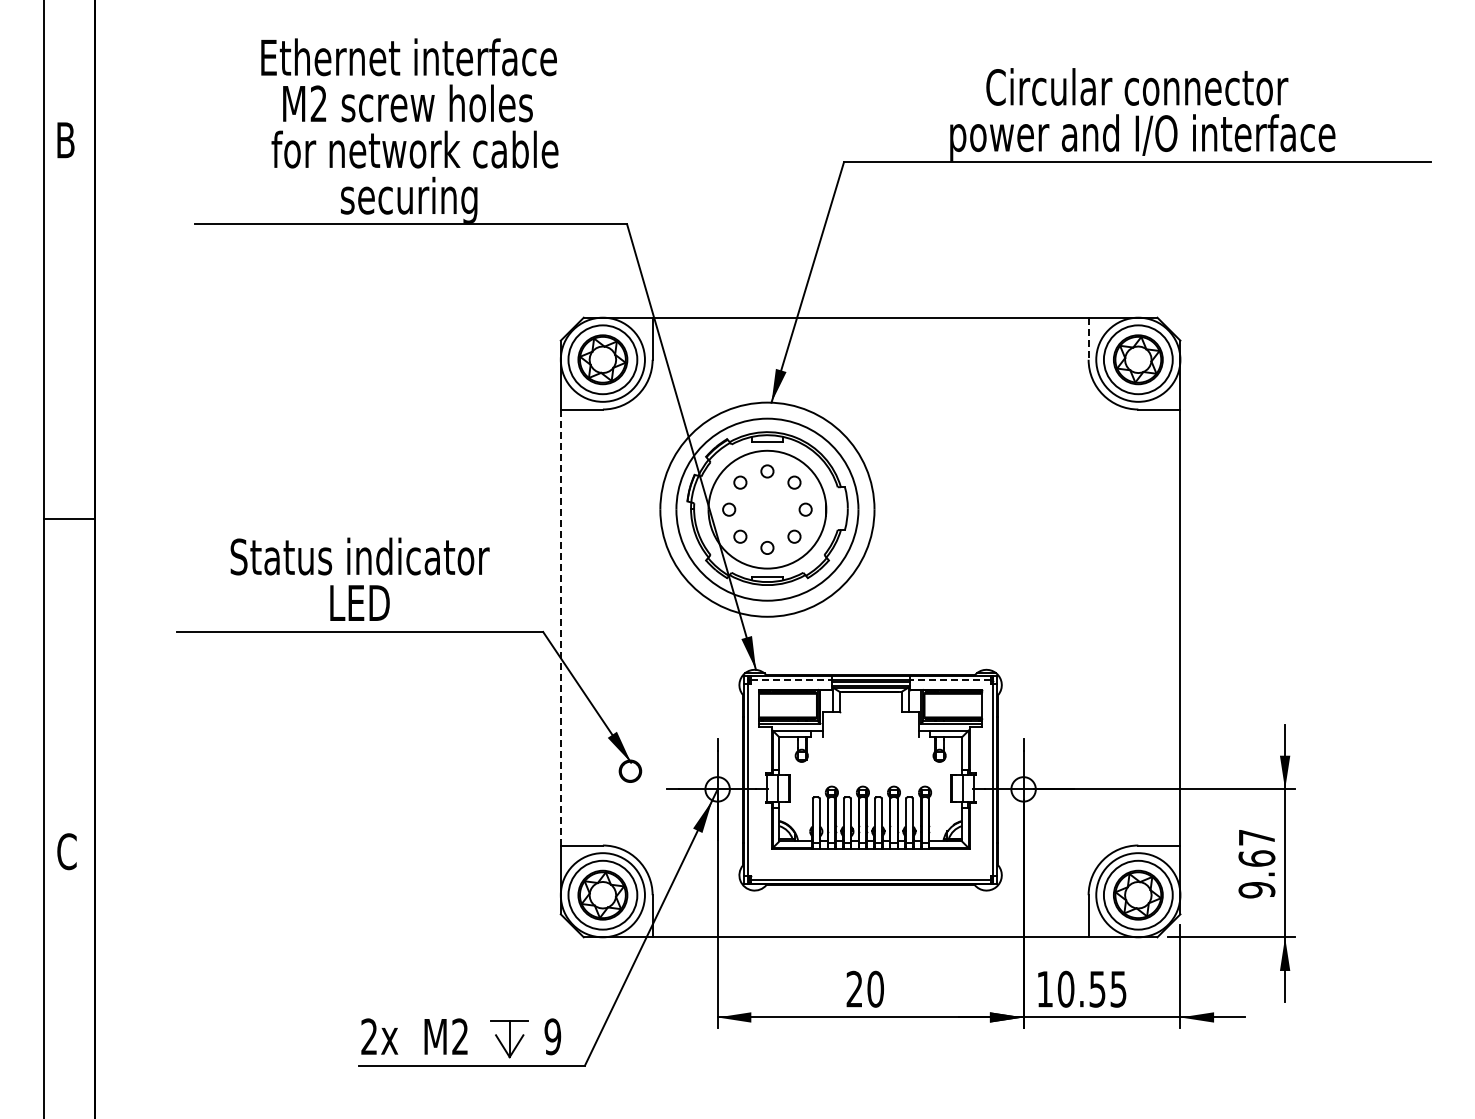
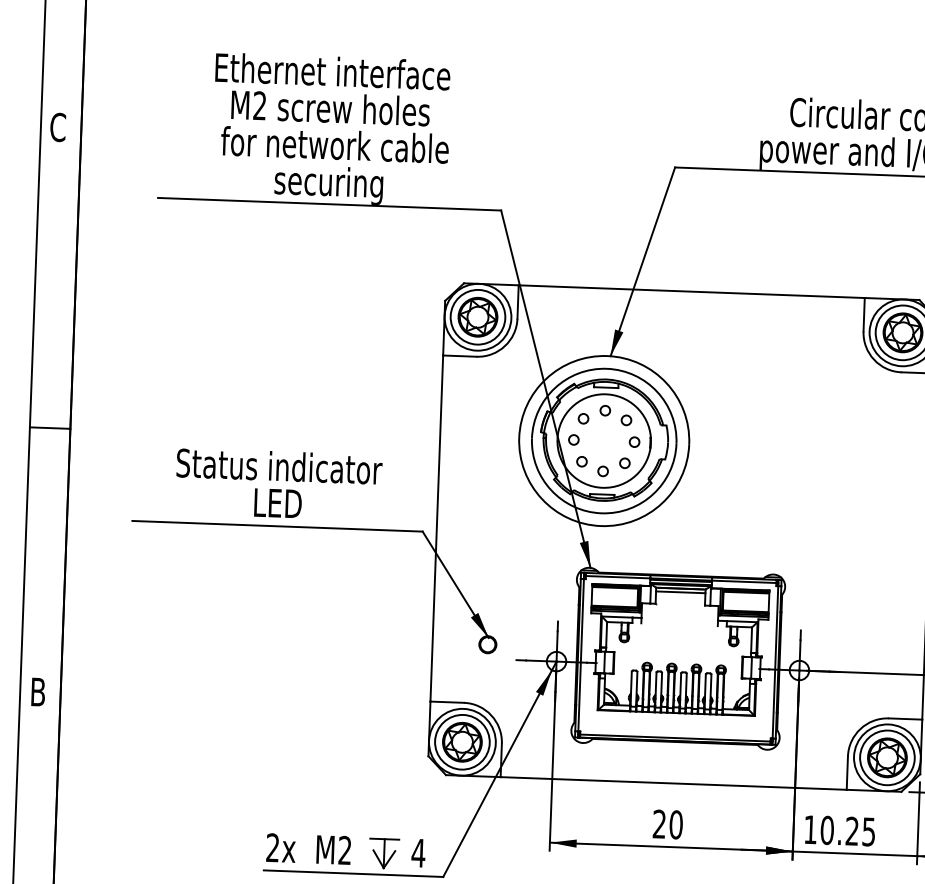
text: (65, 139) -> (57, 126), B -> C
line: (1088, 339) -> (864, 315), dashed -> solid
line: (560, 627) -> (436, 528), dashed -> solid
line: (791, 680) -> (618, 577), dashed -> solid
line: (950, 680) -> (744, 581), dashed -> solid
line: (870, 696) -> (680, 592), added
text: (66, 851) -> (37, 691), C -> B
text: (1097, 988) -> (852, 830), 10.55 -> 10.25
text: (552, 1036) -> (418, 852), 9 -> 4

